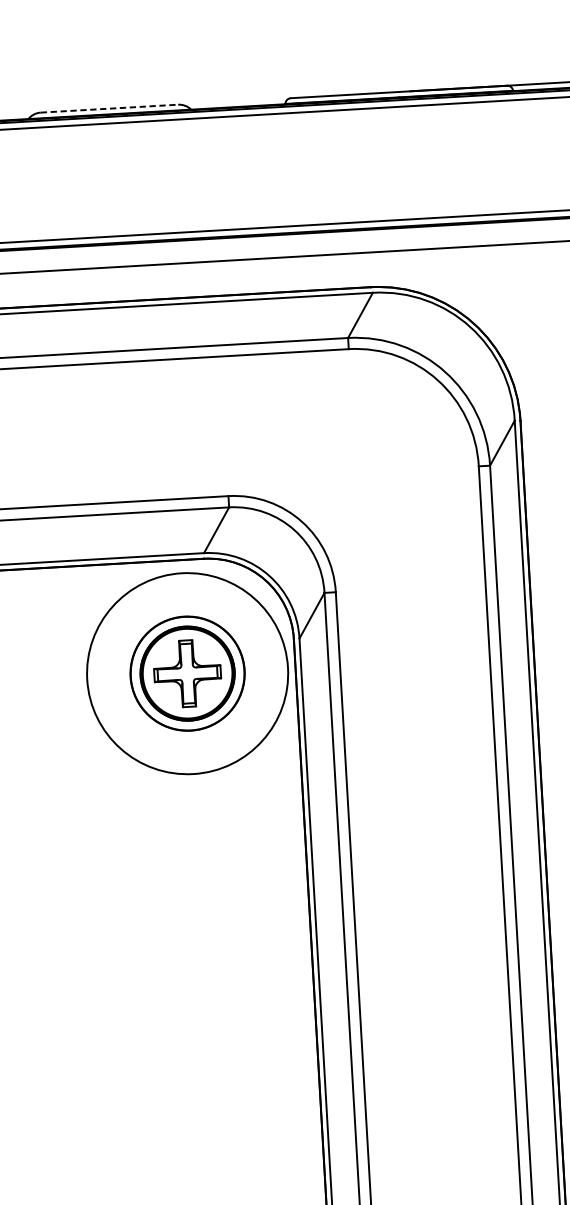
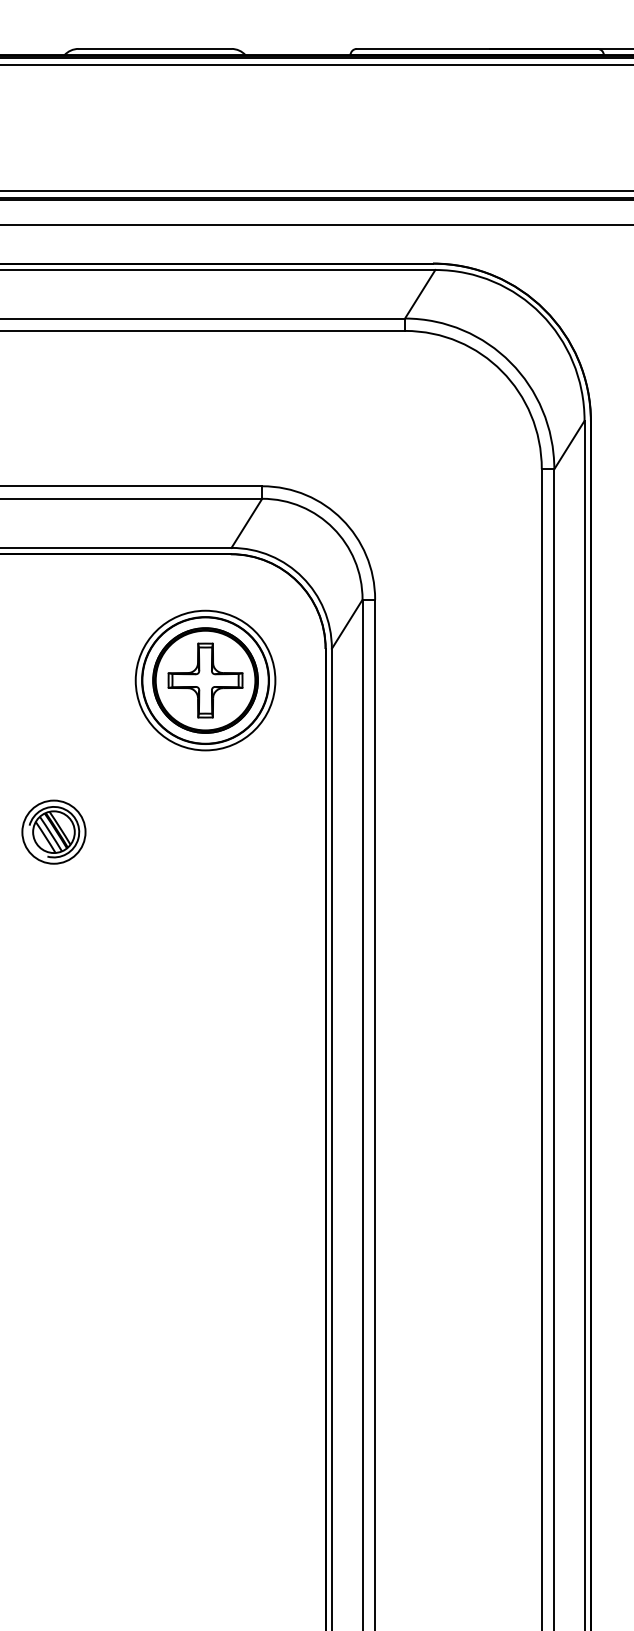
line: (109, 108) -> (155, 48), dashed -> solid
circle: (187, 673) -> (205, 680), size x0.62
part: (58, 817) -> (53, 831), added

